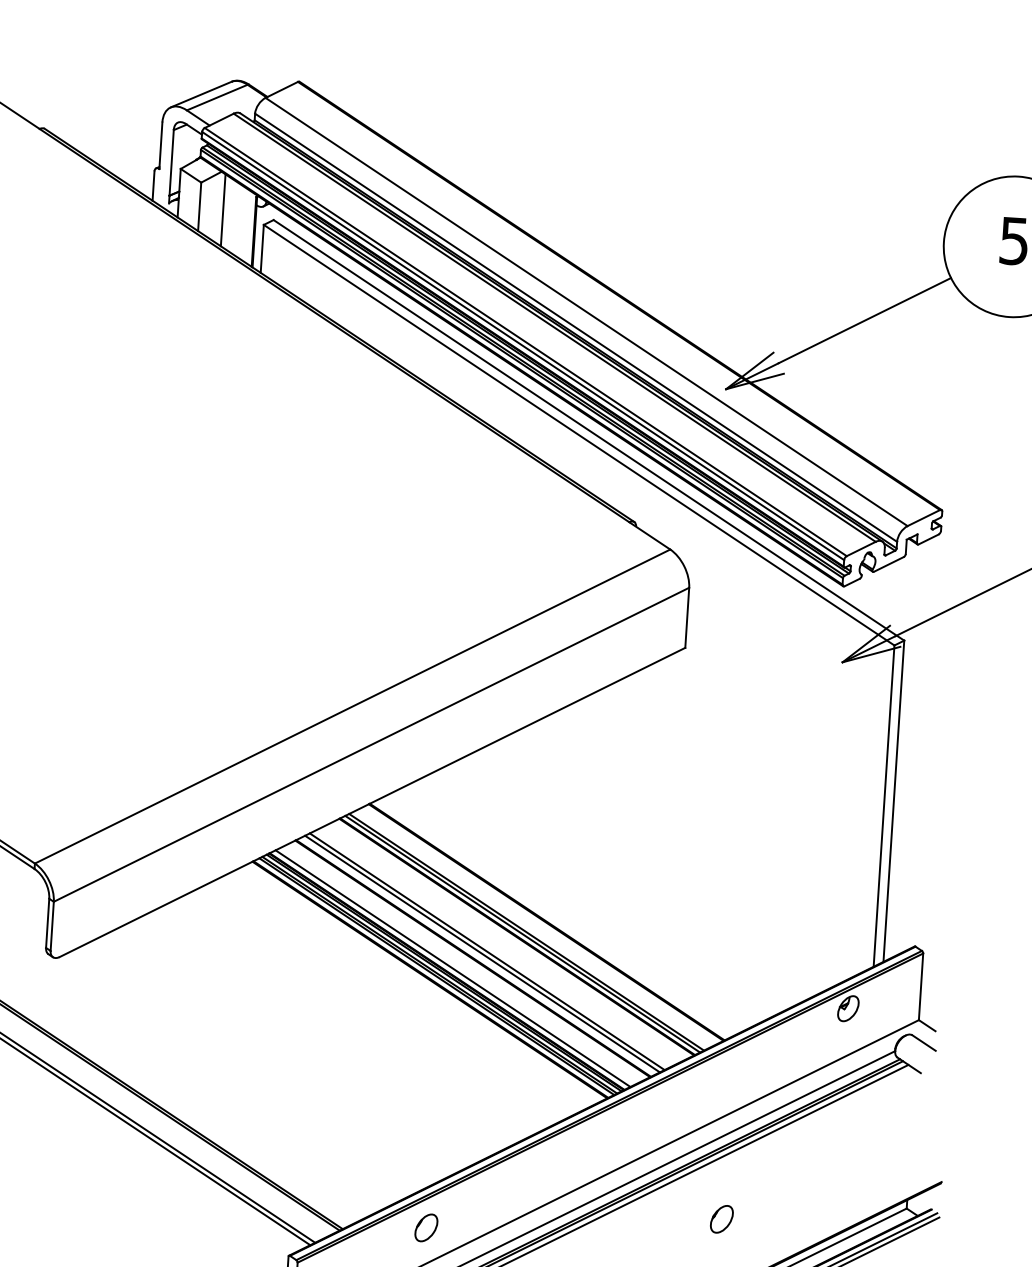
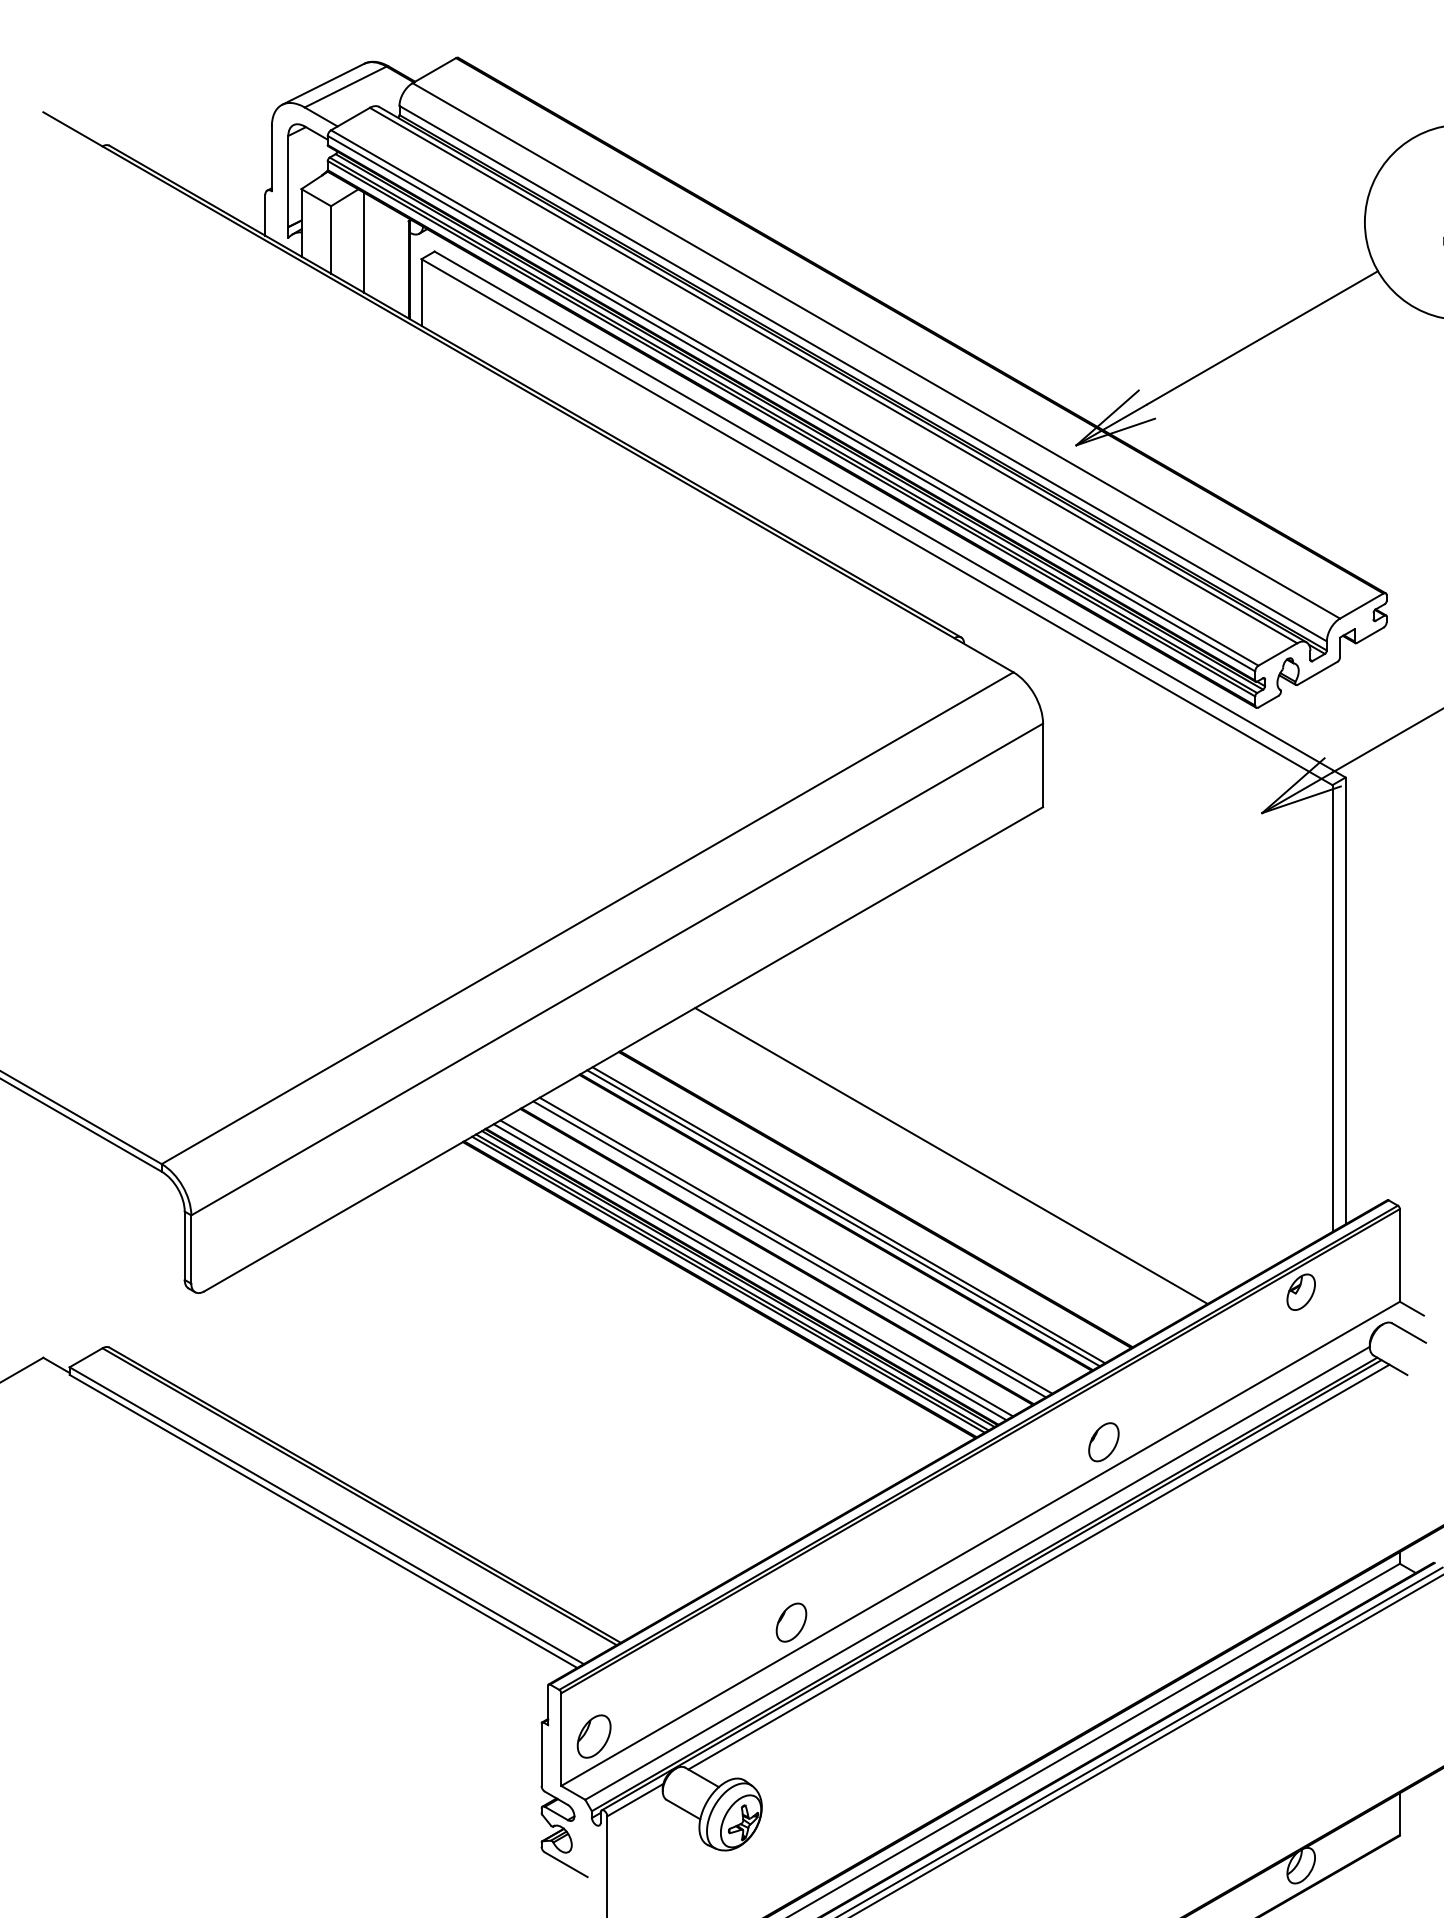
line: (603, 894) -> (951, 1155), added
line: (457, 966) -> (756, 1268), added
part: (721, 1219) -> (1103, 1442), moved
part: (426, 1227) -> (791, 1622), moved

